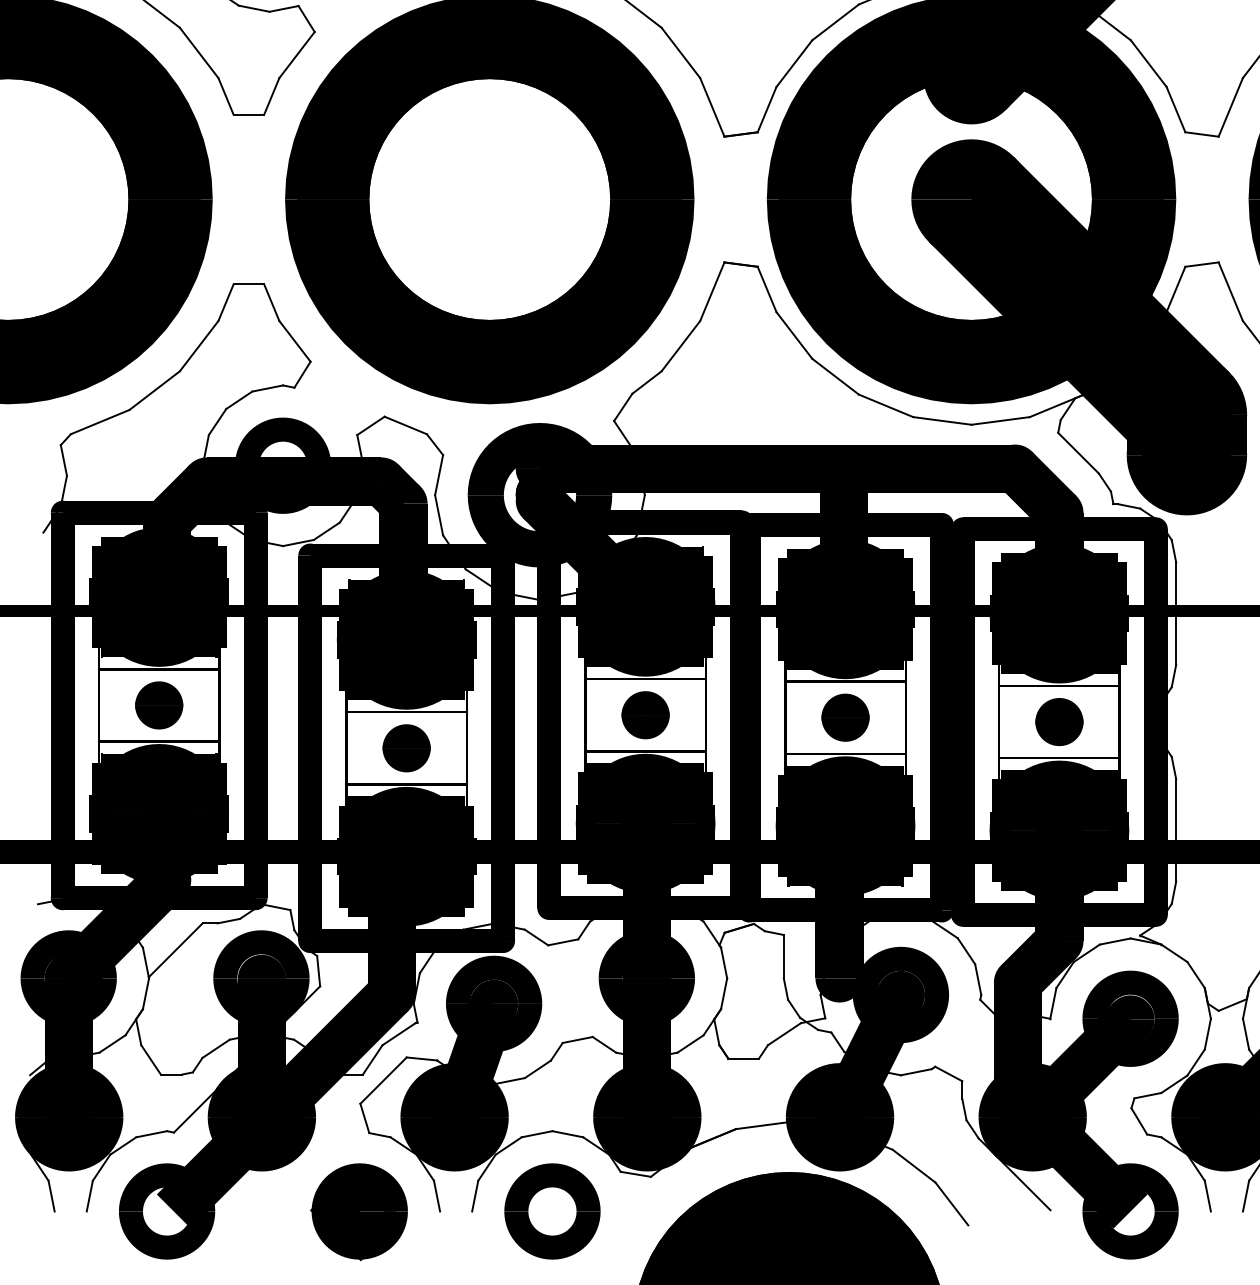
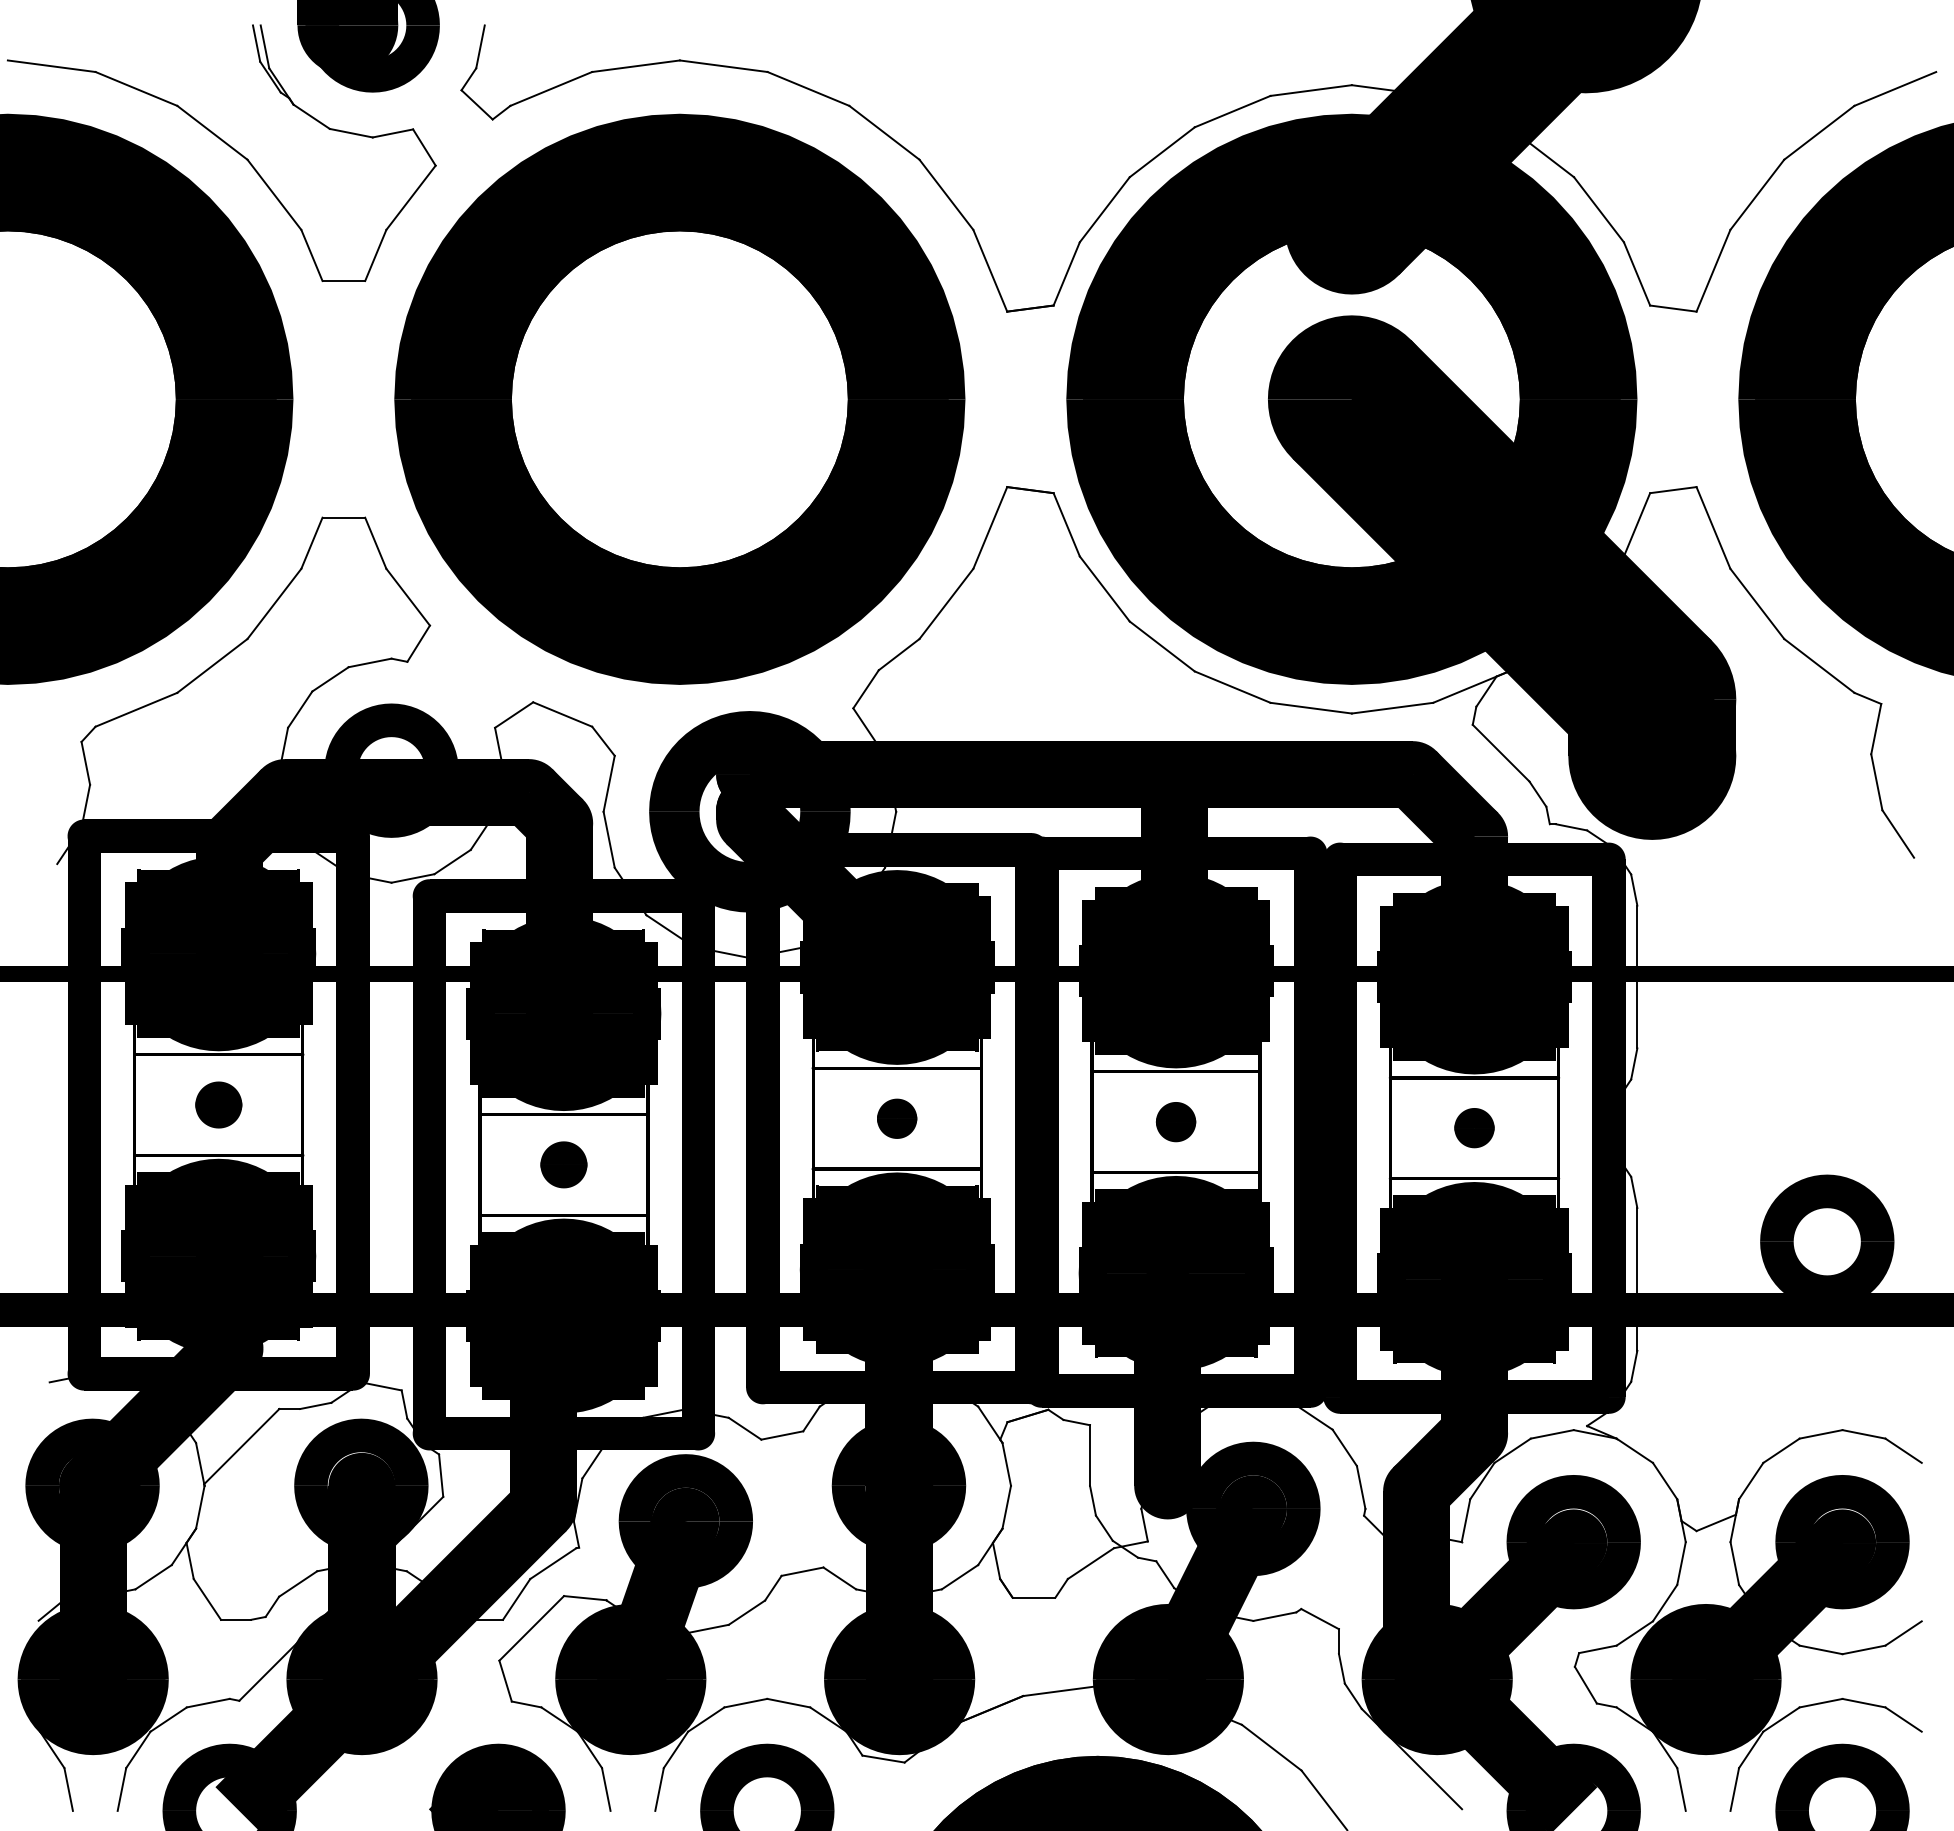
part: (159, 705) -> (218, 1104), size x0.7
part: (645, 715) -> (896, 1118), size x0.6
part: (845, 717) -> (1175, 1121), size x0.6
part: (1059, 721) -> (1474, 1127), size x0.6
part: (406, 748) -> (563, 1164), size x0.7

